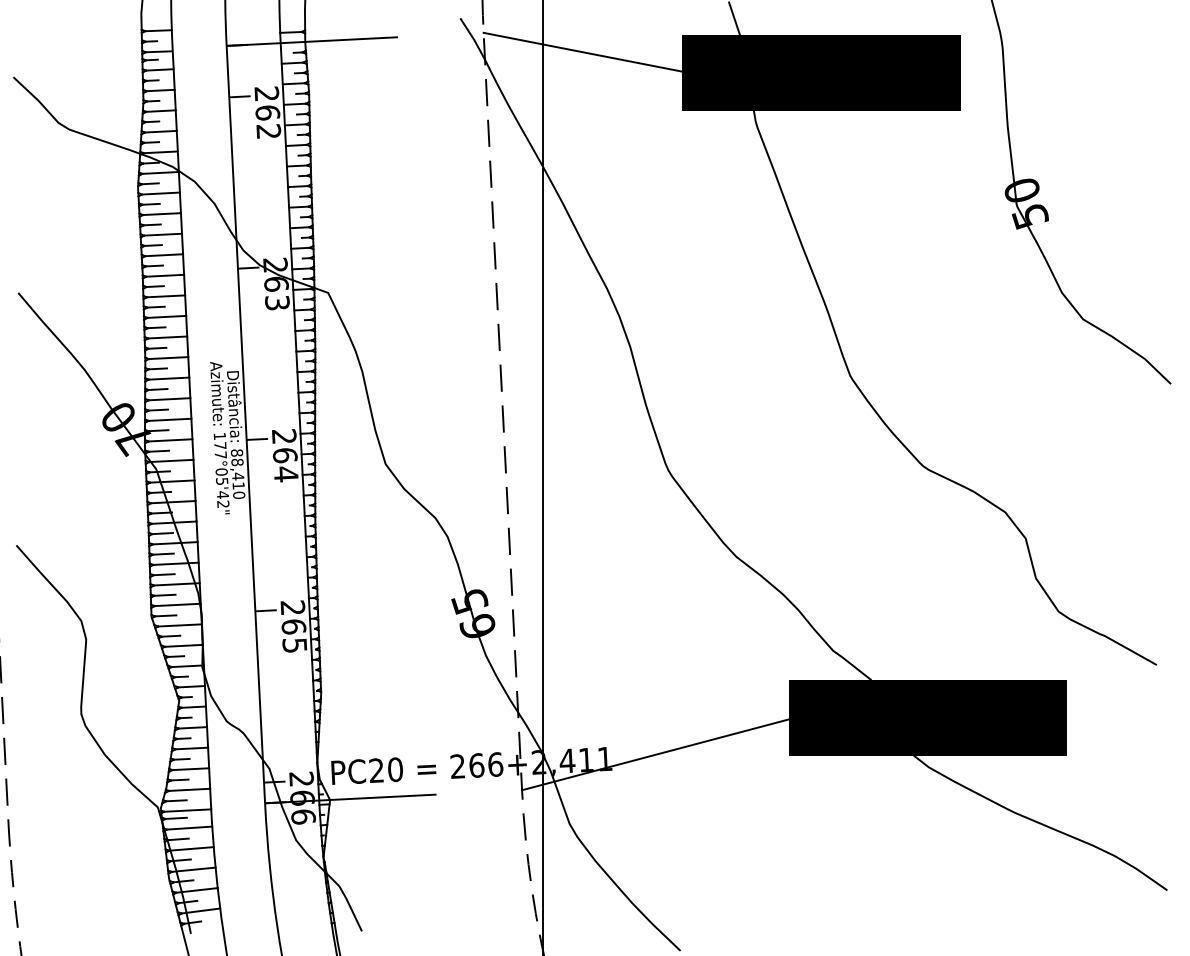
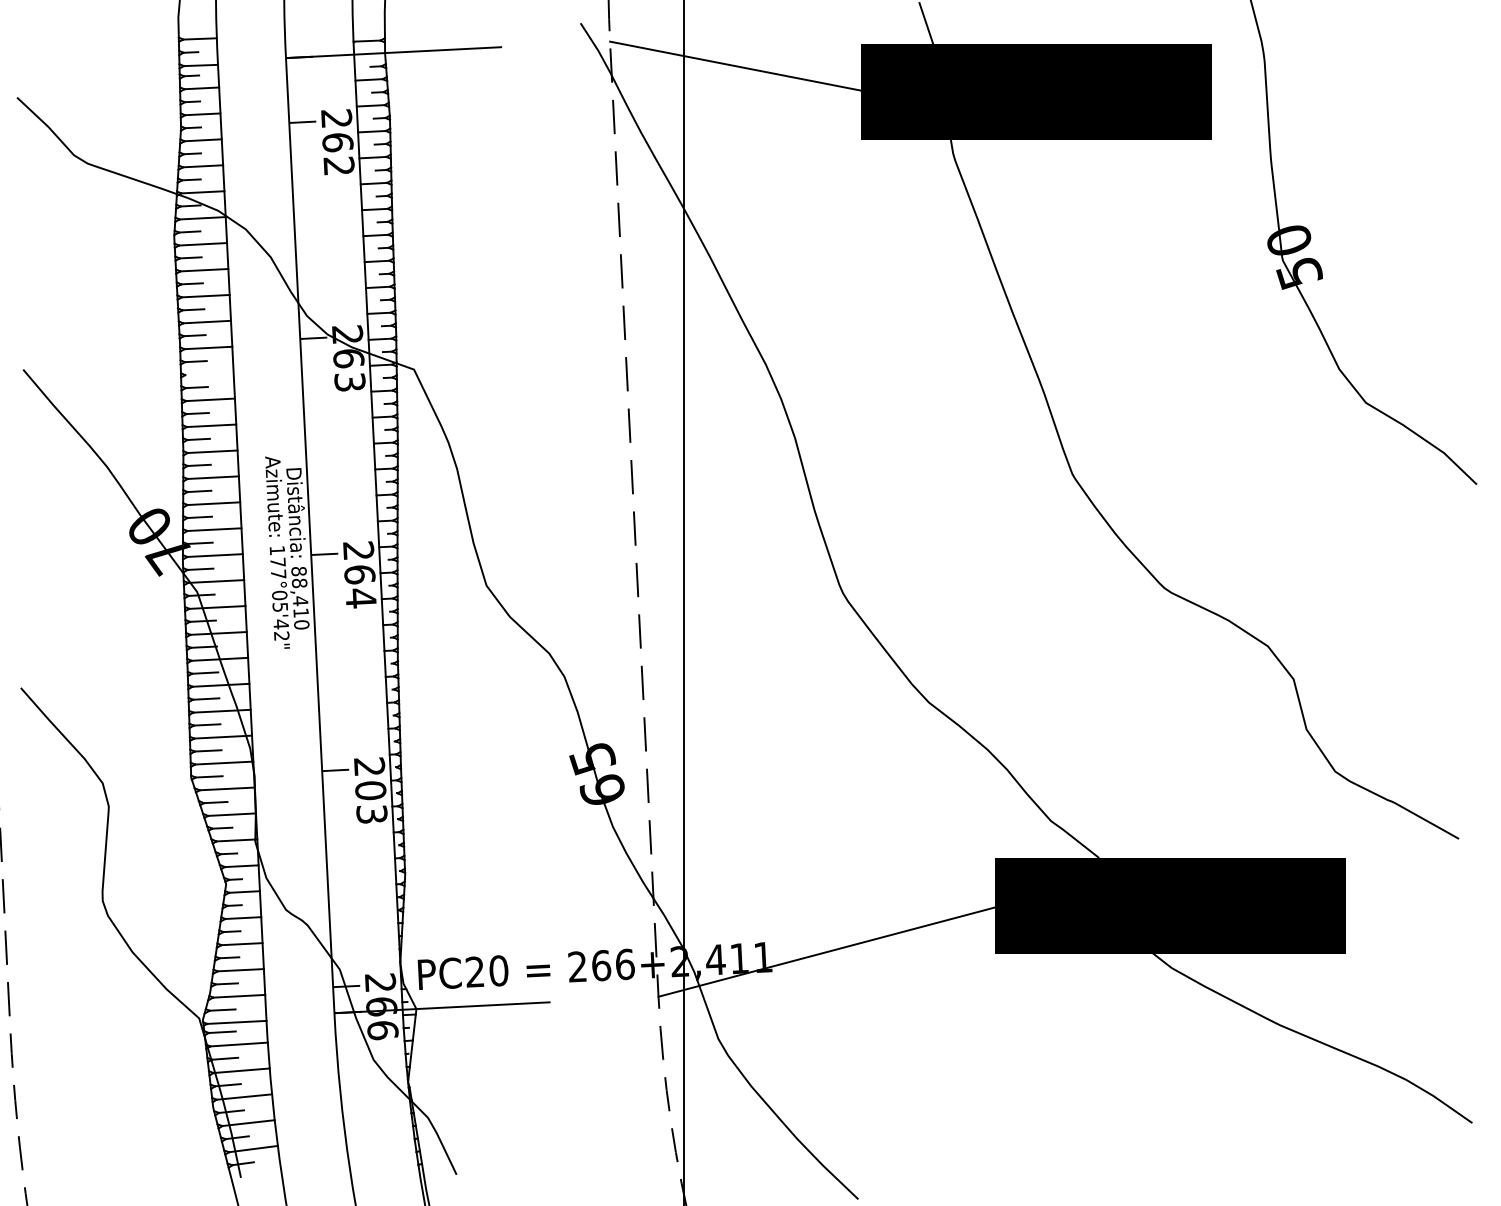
line: (165, 296) -> (208, 374), removed
text: (294, 635) -> (371, 801), 265 -> 203

